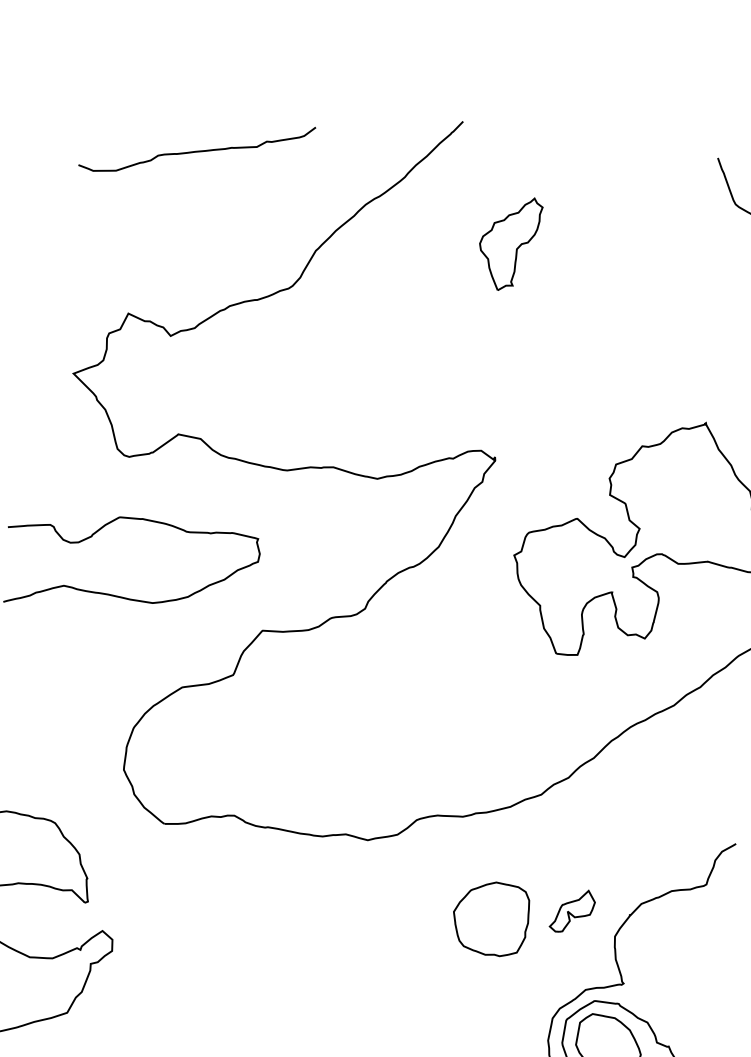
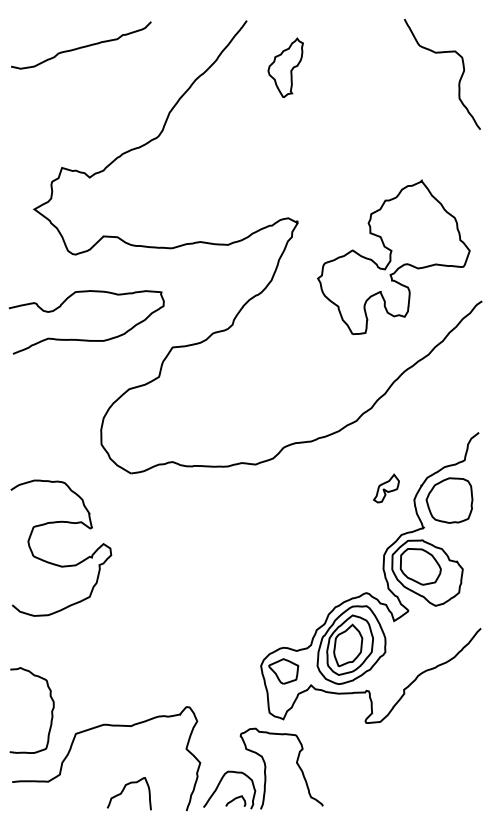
curve: (197, 149) -> (81, 46), moved
part: (508, 242) -> (285, 67), moved
part: (490, 918) -> (449, 500), moved

